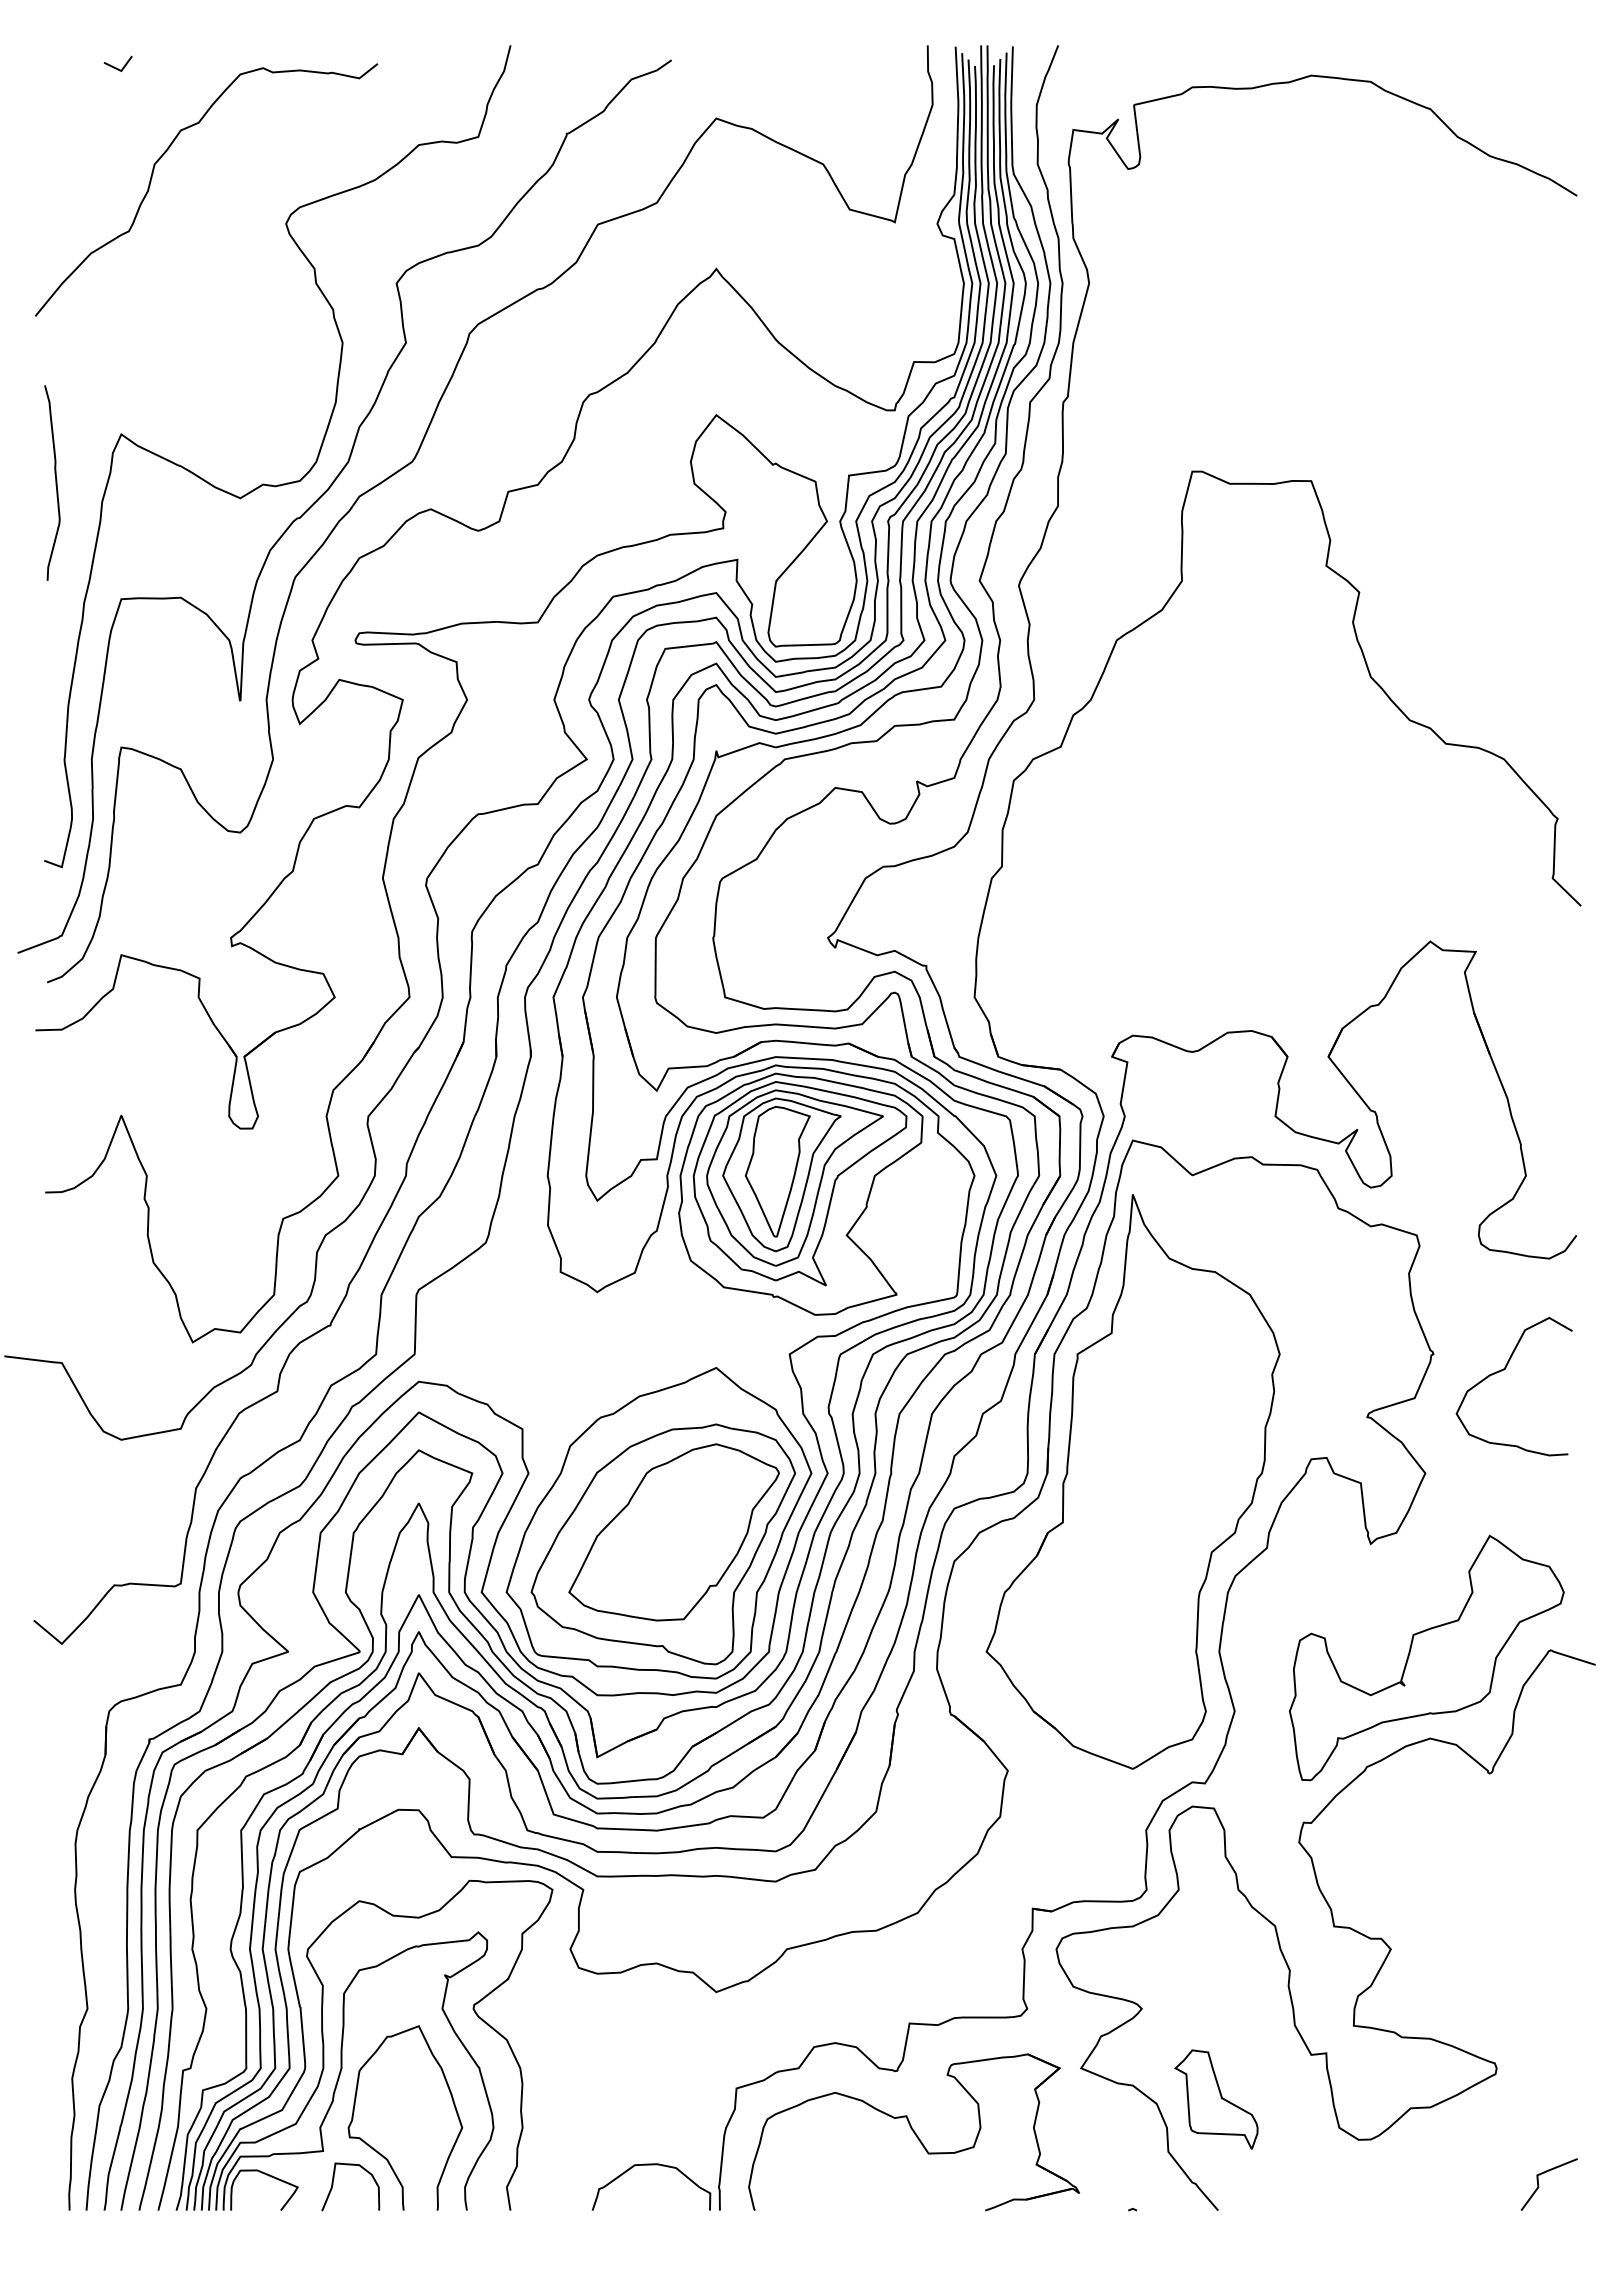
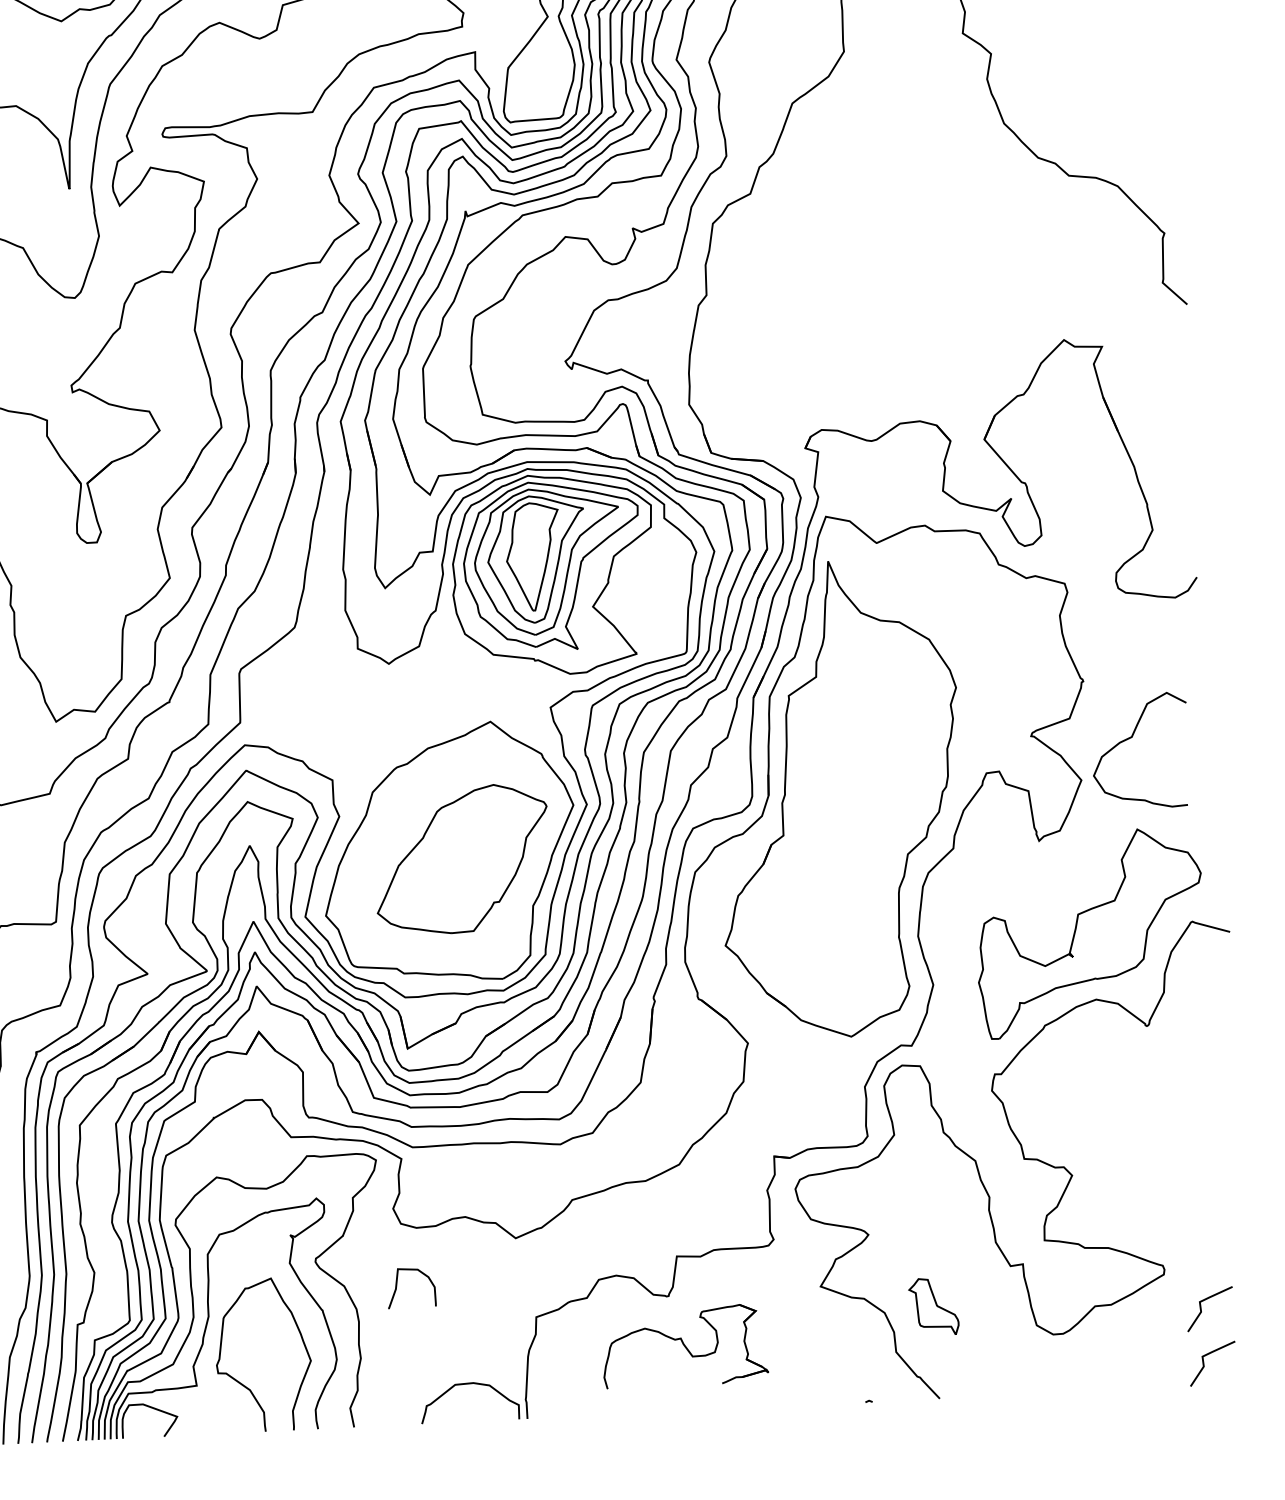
curve: (1504, 1370) -> (1131, 738), moved
part: (663, 1544) -> (453, 870), removed
part: (1216, 2099) -> (933, 1306), size x0.7
line: (1539, 2119) -> (1202, 1310), added
part: (913, 2132) -> (684, 1346), size x0.6
curve: (333, 2185) -> (397, 1287), moved

